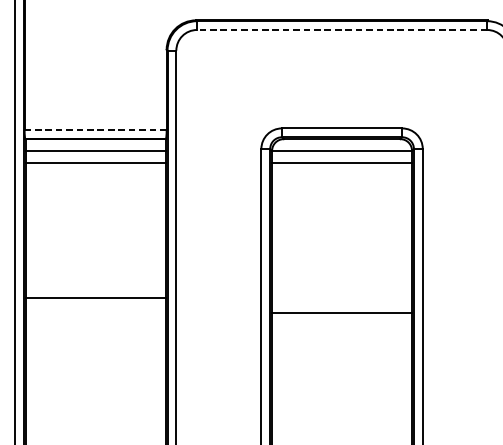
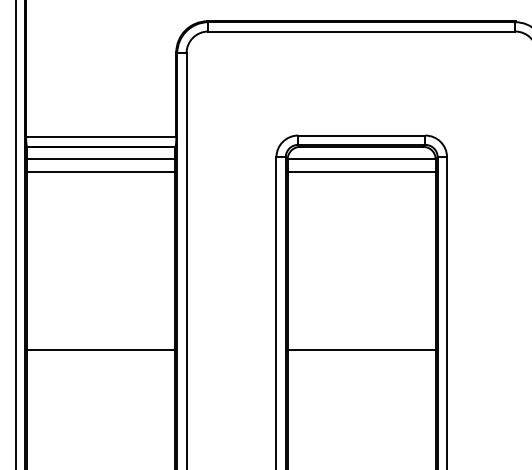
line: (341, 29) -> (361, 31), dashed -> solid
line: (95, 130) -> (101, 137), dashed -> solid
line: (95, 297) -> (101, 349), moved
line: (341, 312) -> (361, 349), moved

